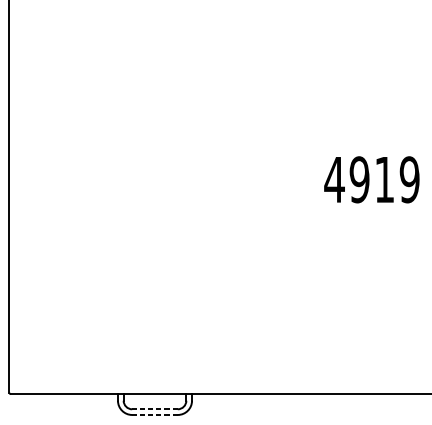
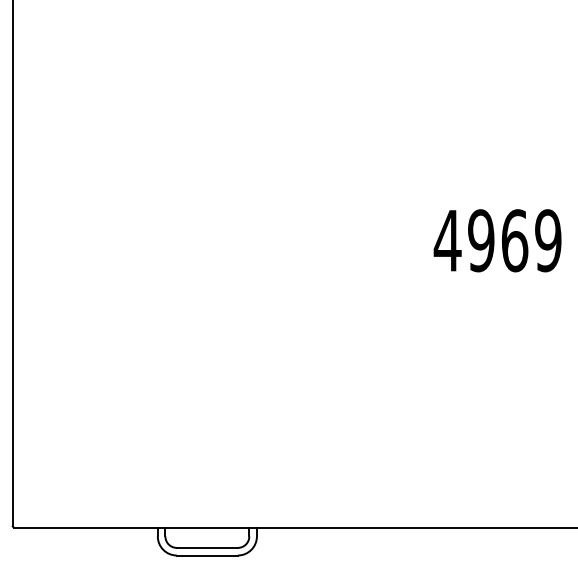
text: (384, 179) -> (514, 240), 4919 -> 4969
line: (155, 408) -> (207, 547), dashed -> solid
line: (155, 414) -> (207, 555), dashed -> solid

